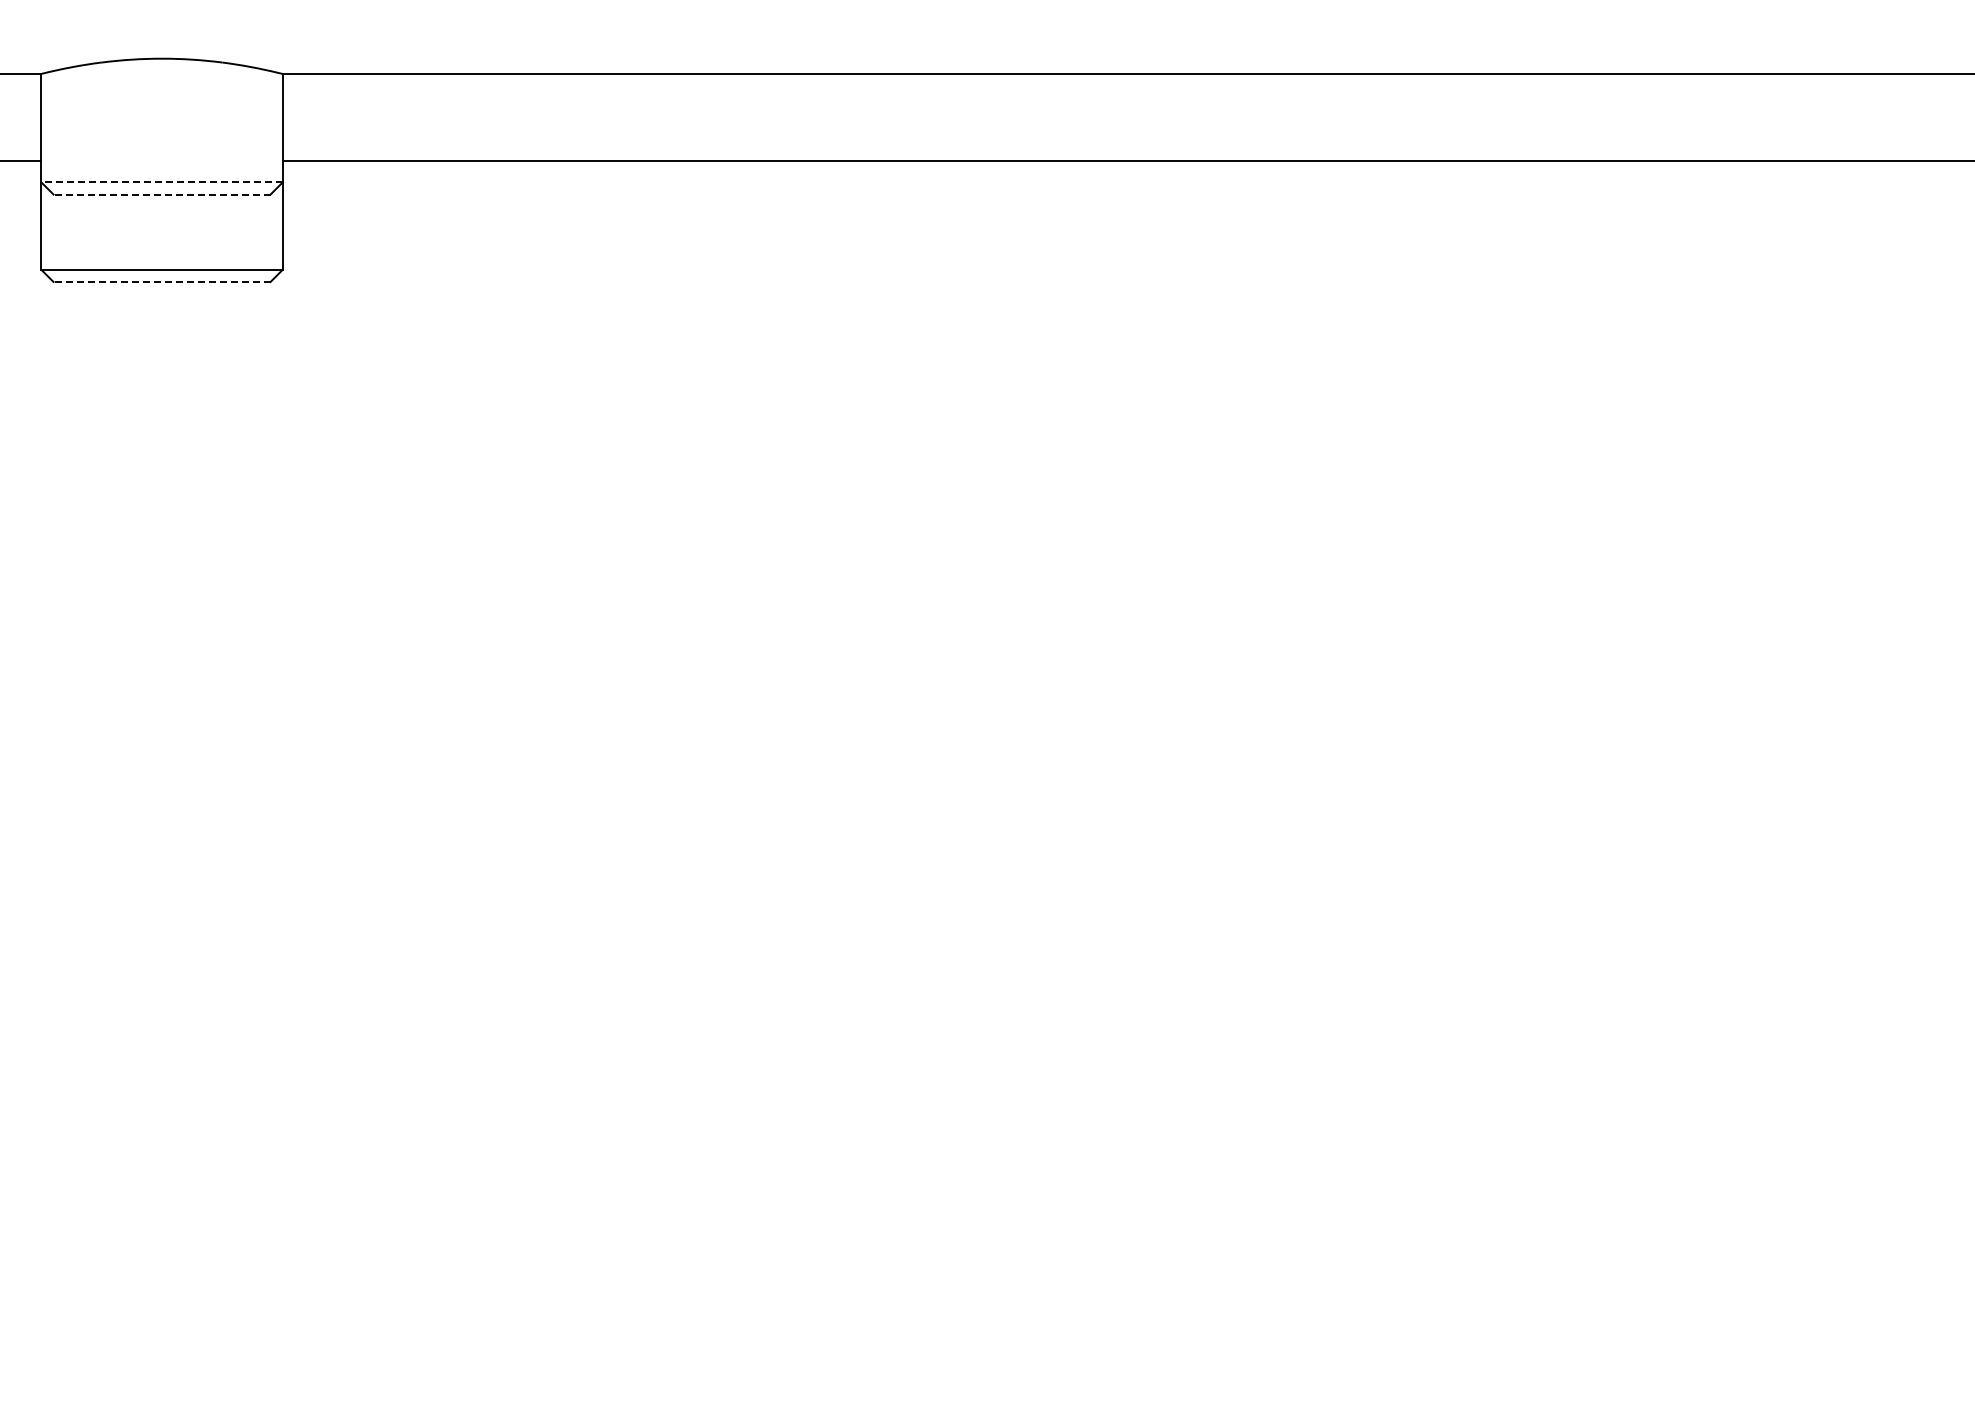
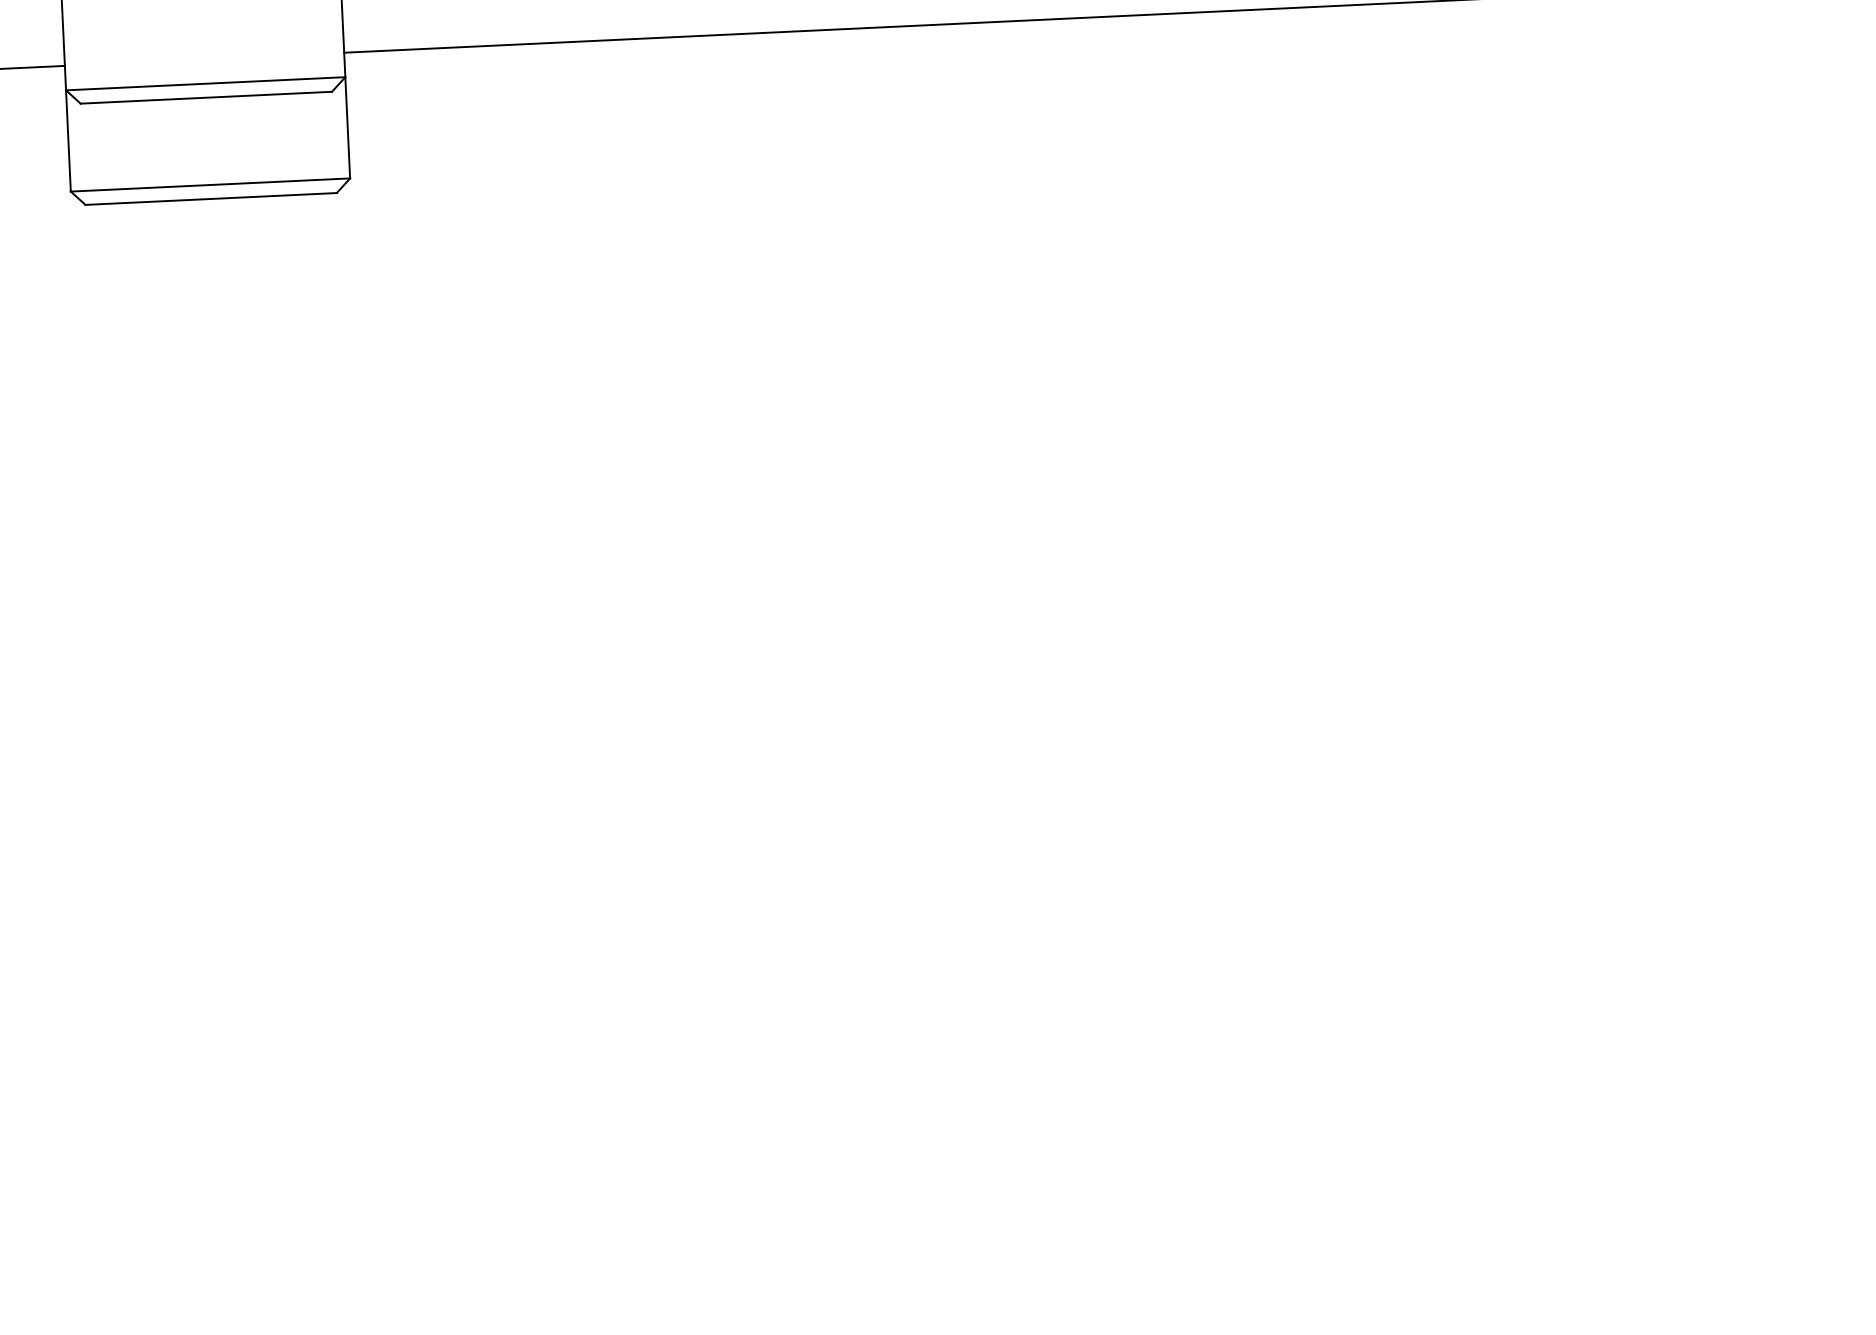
line: (162, 182) -> (206, 83), dashed -> solid
line: (162, 194) -> (206, 97), dashed -> solid
line: (162, 281) -> (211, 198), dashed -> solid

